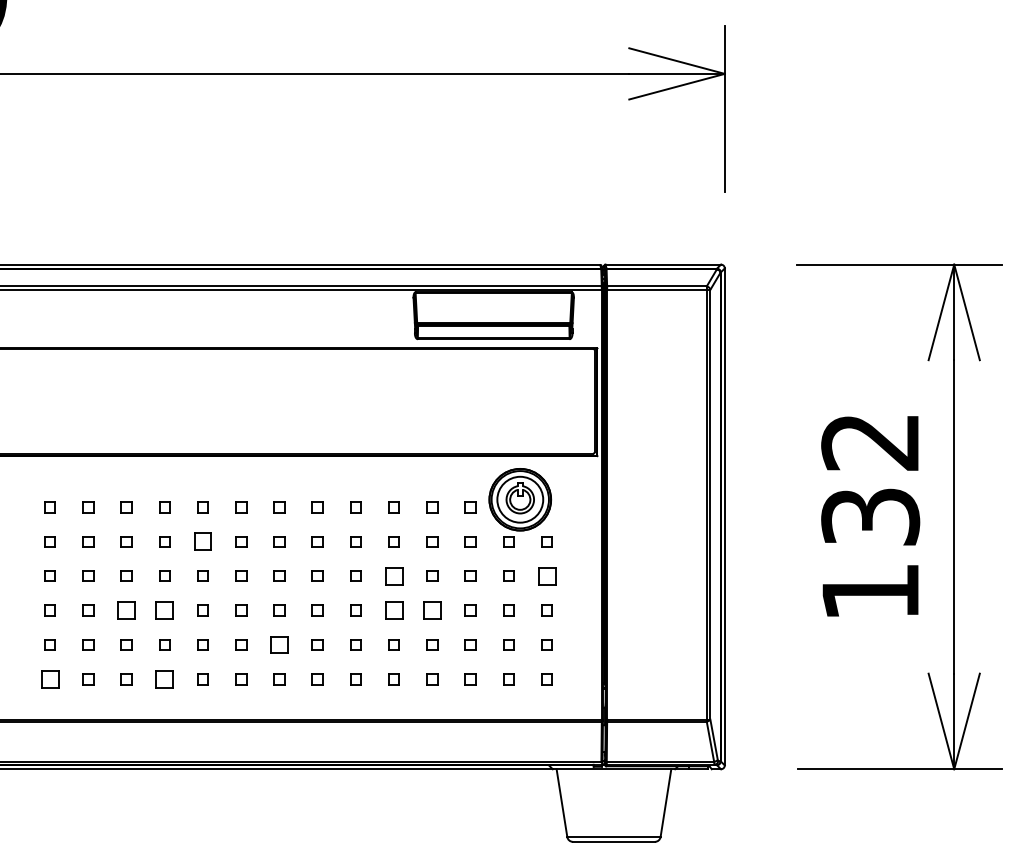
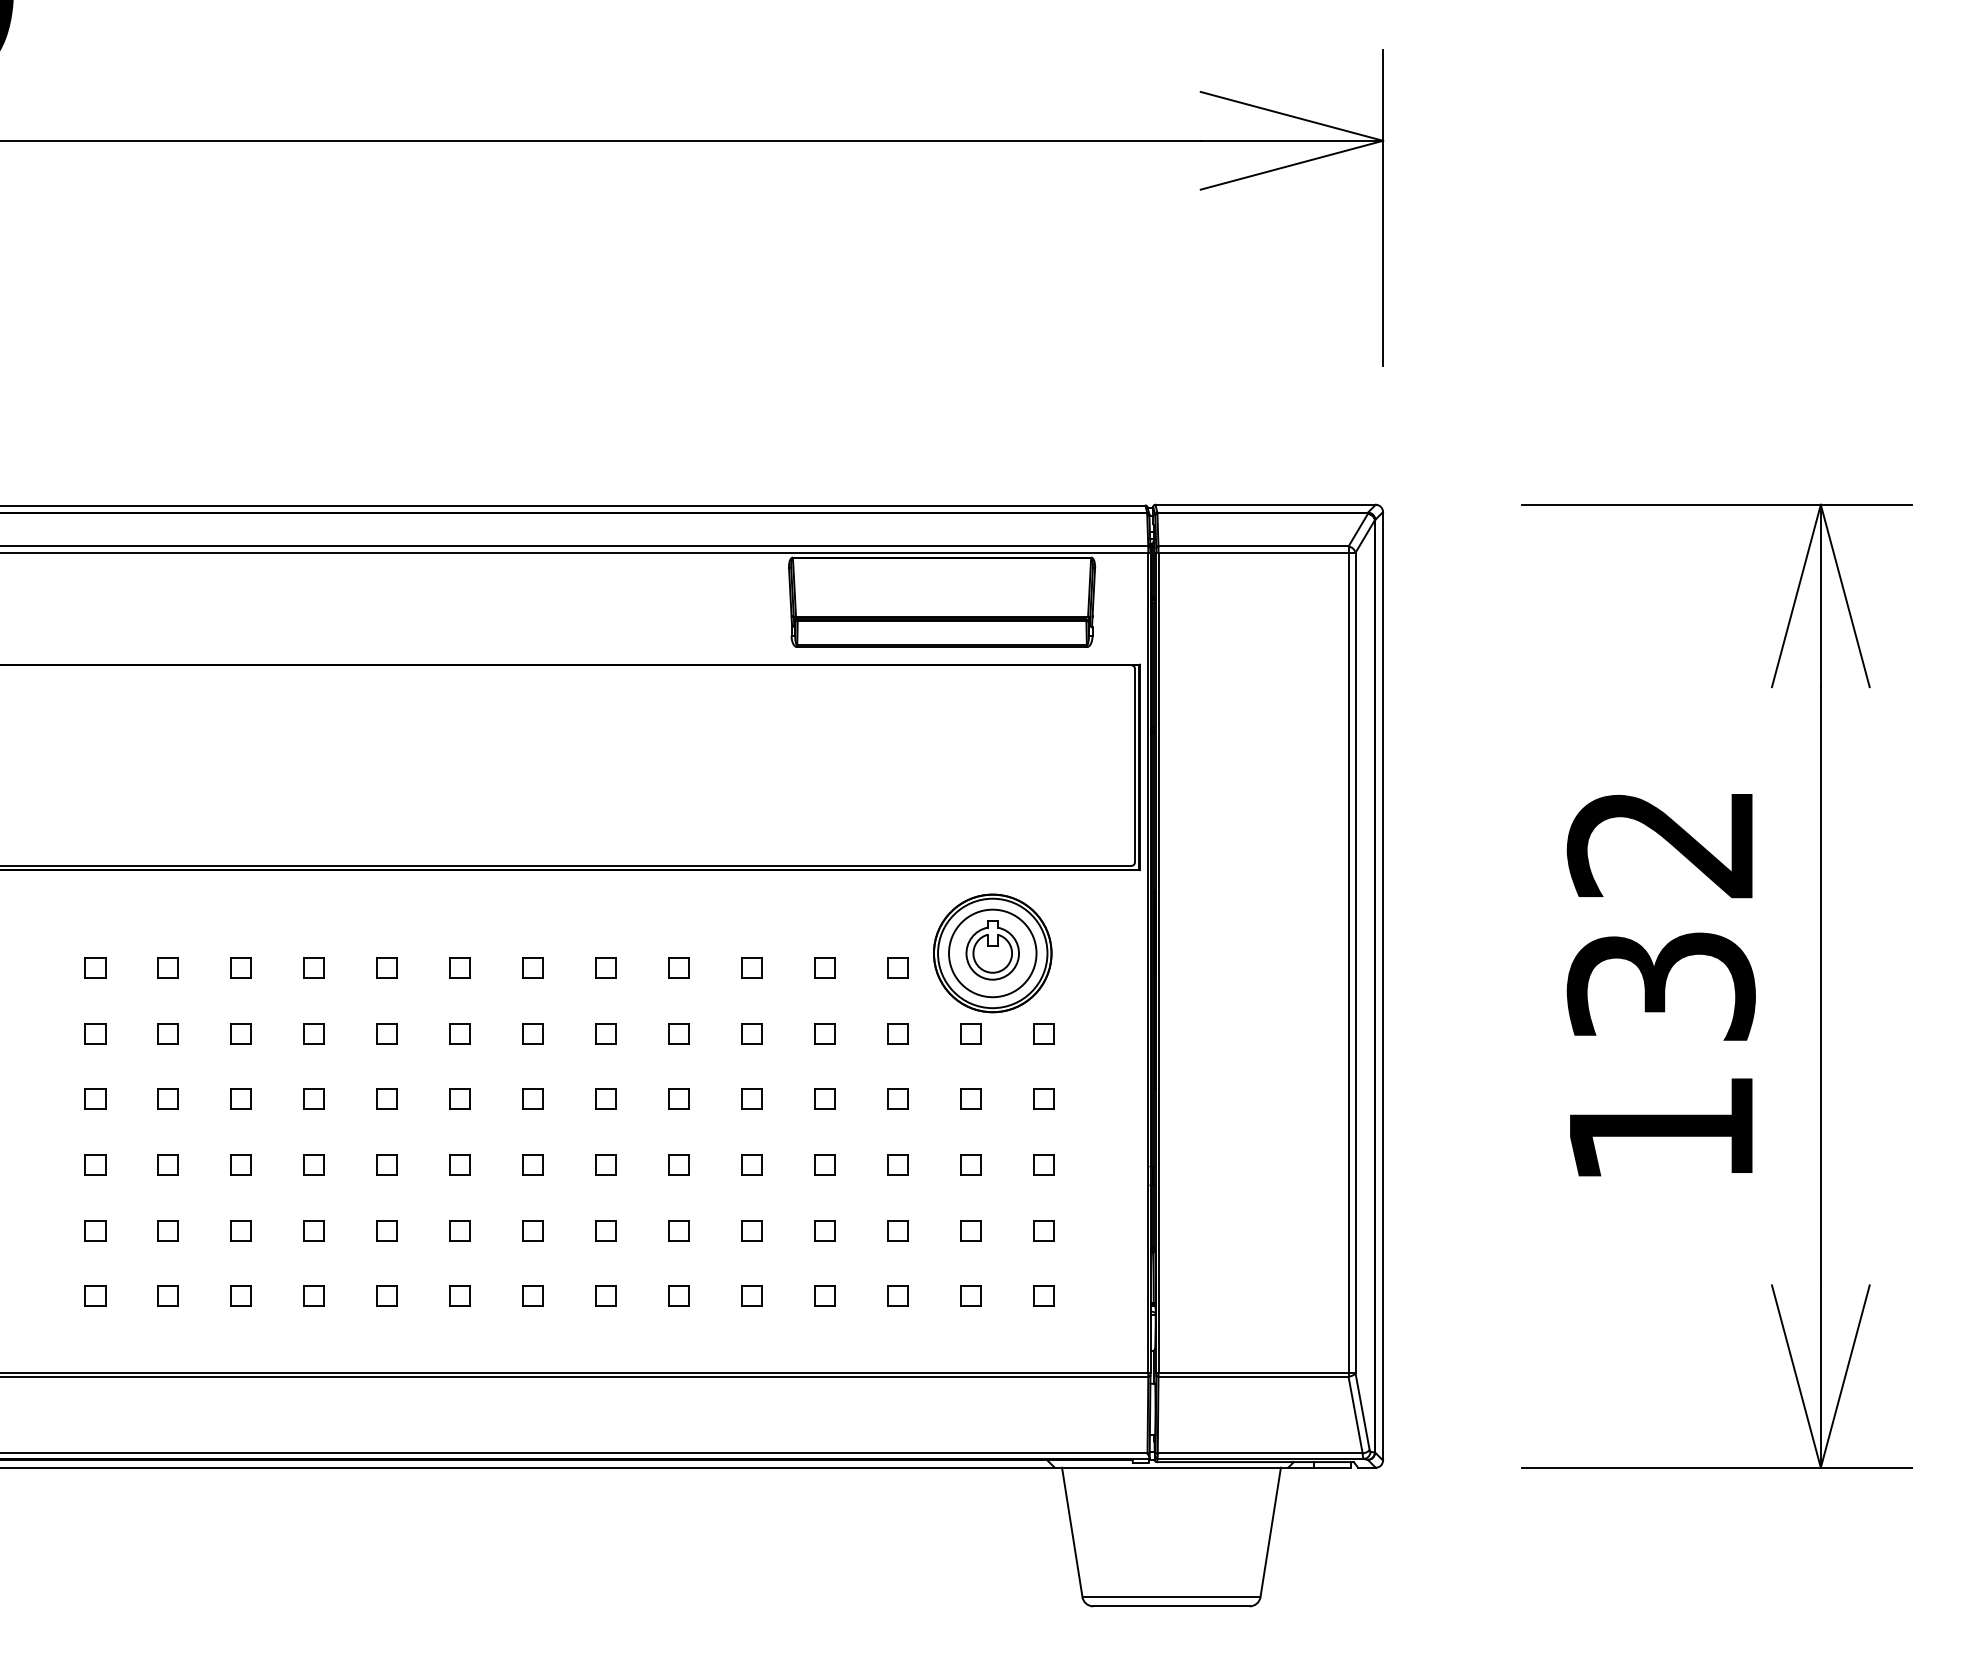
part: (202, 541) -> (386, 1033), size x0.62
part: (393, 575) -> (750, 1098), size x0.62
part: (546, 575) -> (1042, 1098), size x0.62
part: (126, 610) -> (241, 1164), size x0.62
part: (164, 610) -> (313, 1164), size x0.62
part: (393, 610) -> (750, 1164), size x0.62
part: (432, 610) -> (825, 1164), size x0.62
part: (279, 644) -> (533, 1229), size x0.62
part: (49, 679) -> (94, 1296), size x0.62
part: (164, 679) -> (313, 1296), size x0.62

